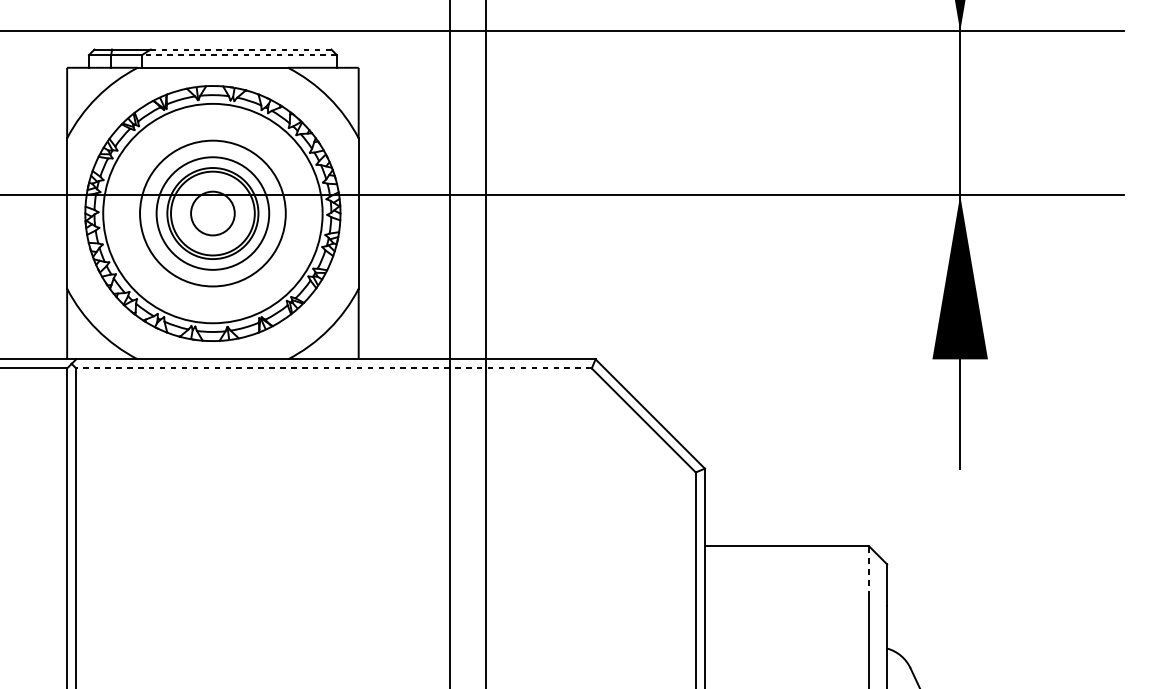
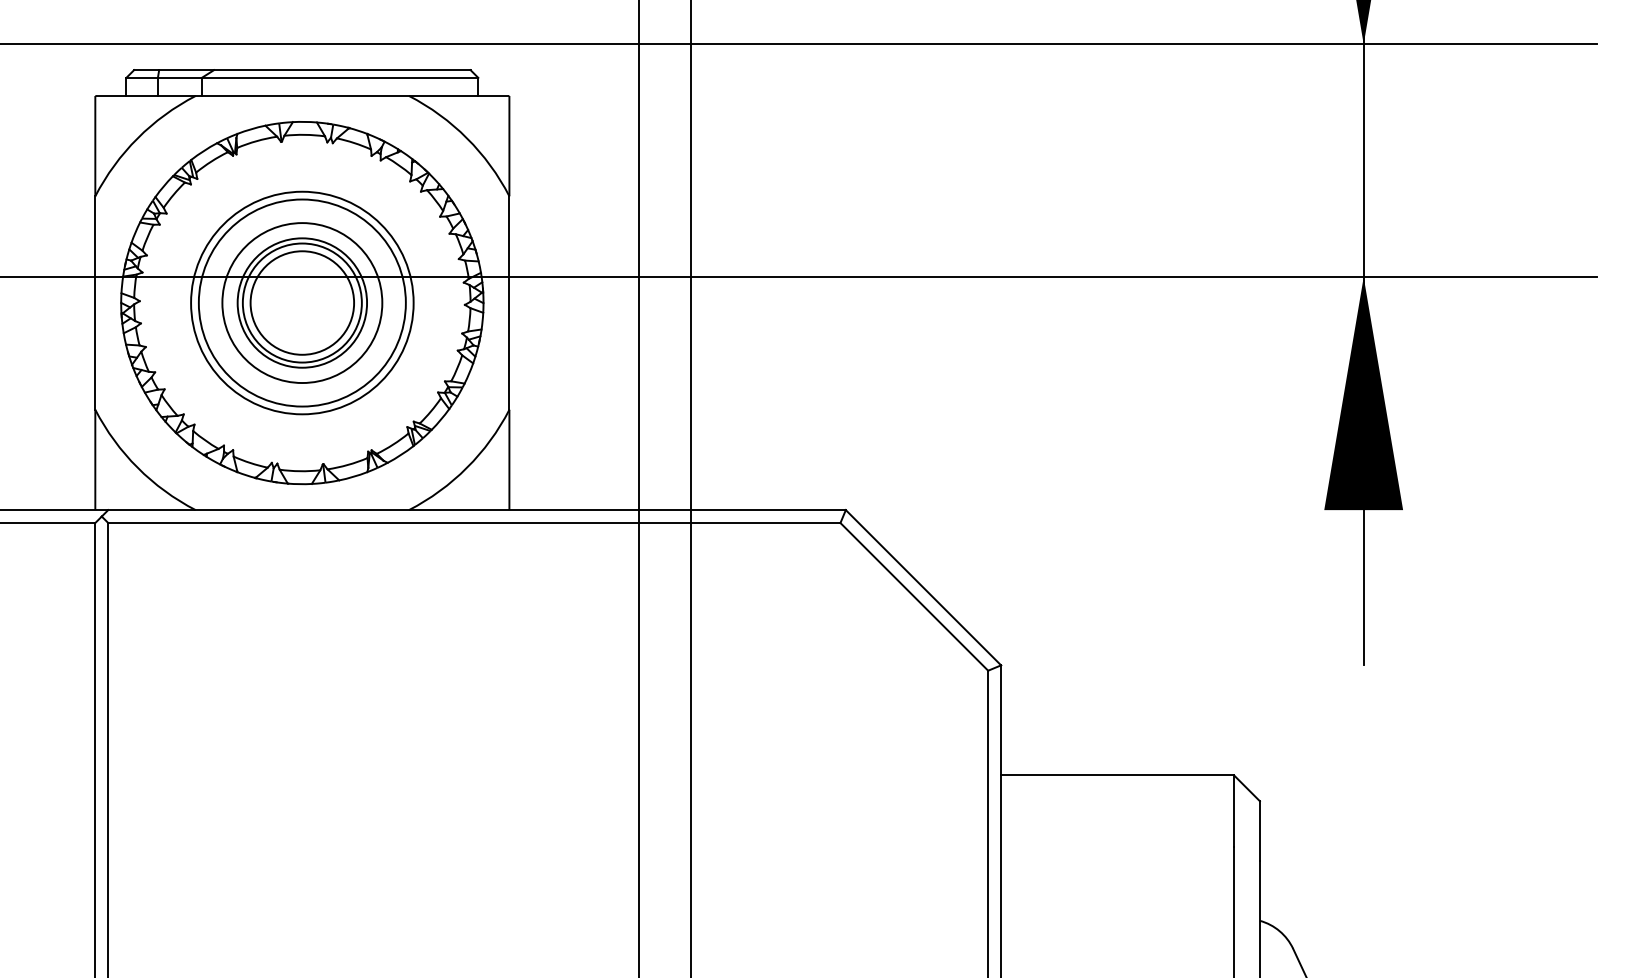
line: (241, 49) -> (342, 70), dashed -> solid
line: (239, 54) -> (339, 77), dashed -> solid
circle: (213, 213) -> (302, 302), size x0.71
circle: (213, 213) -> (302, 302), size x1.67
line: (333, 368) -> (473, 523), dashed -> solid
line: (869, 571) -> (1234, 811), dashed -> solid

